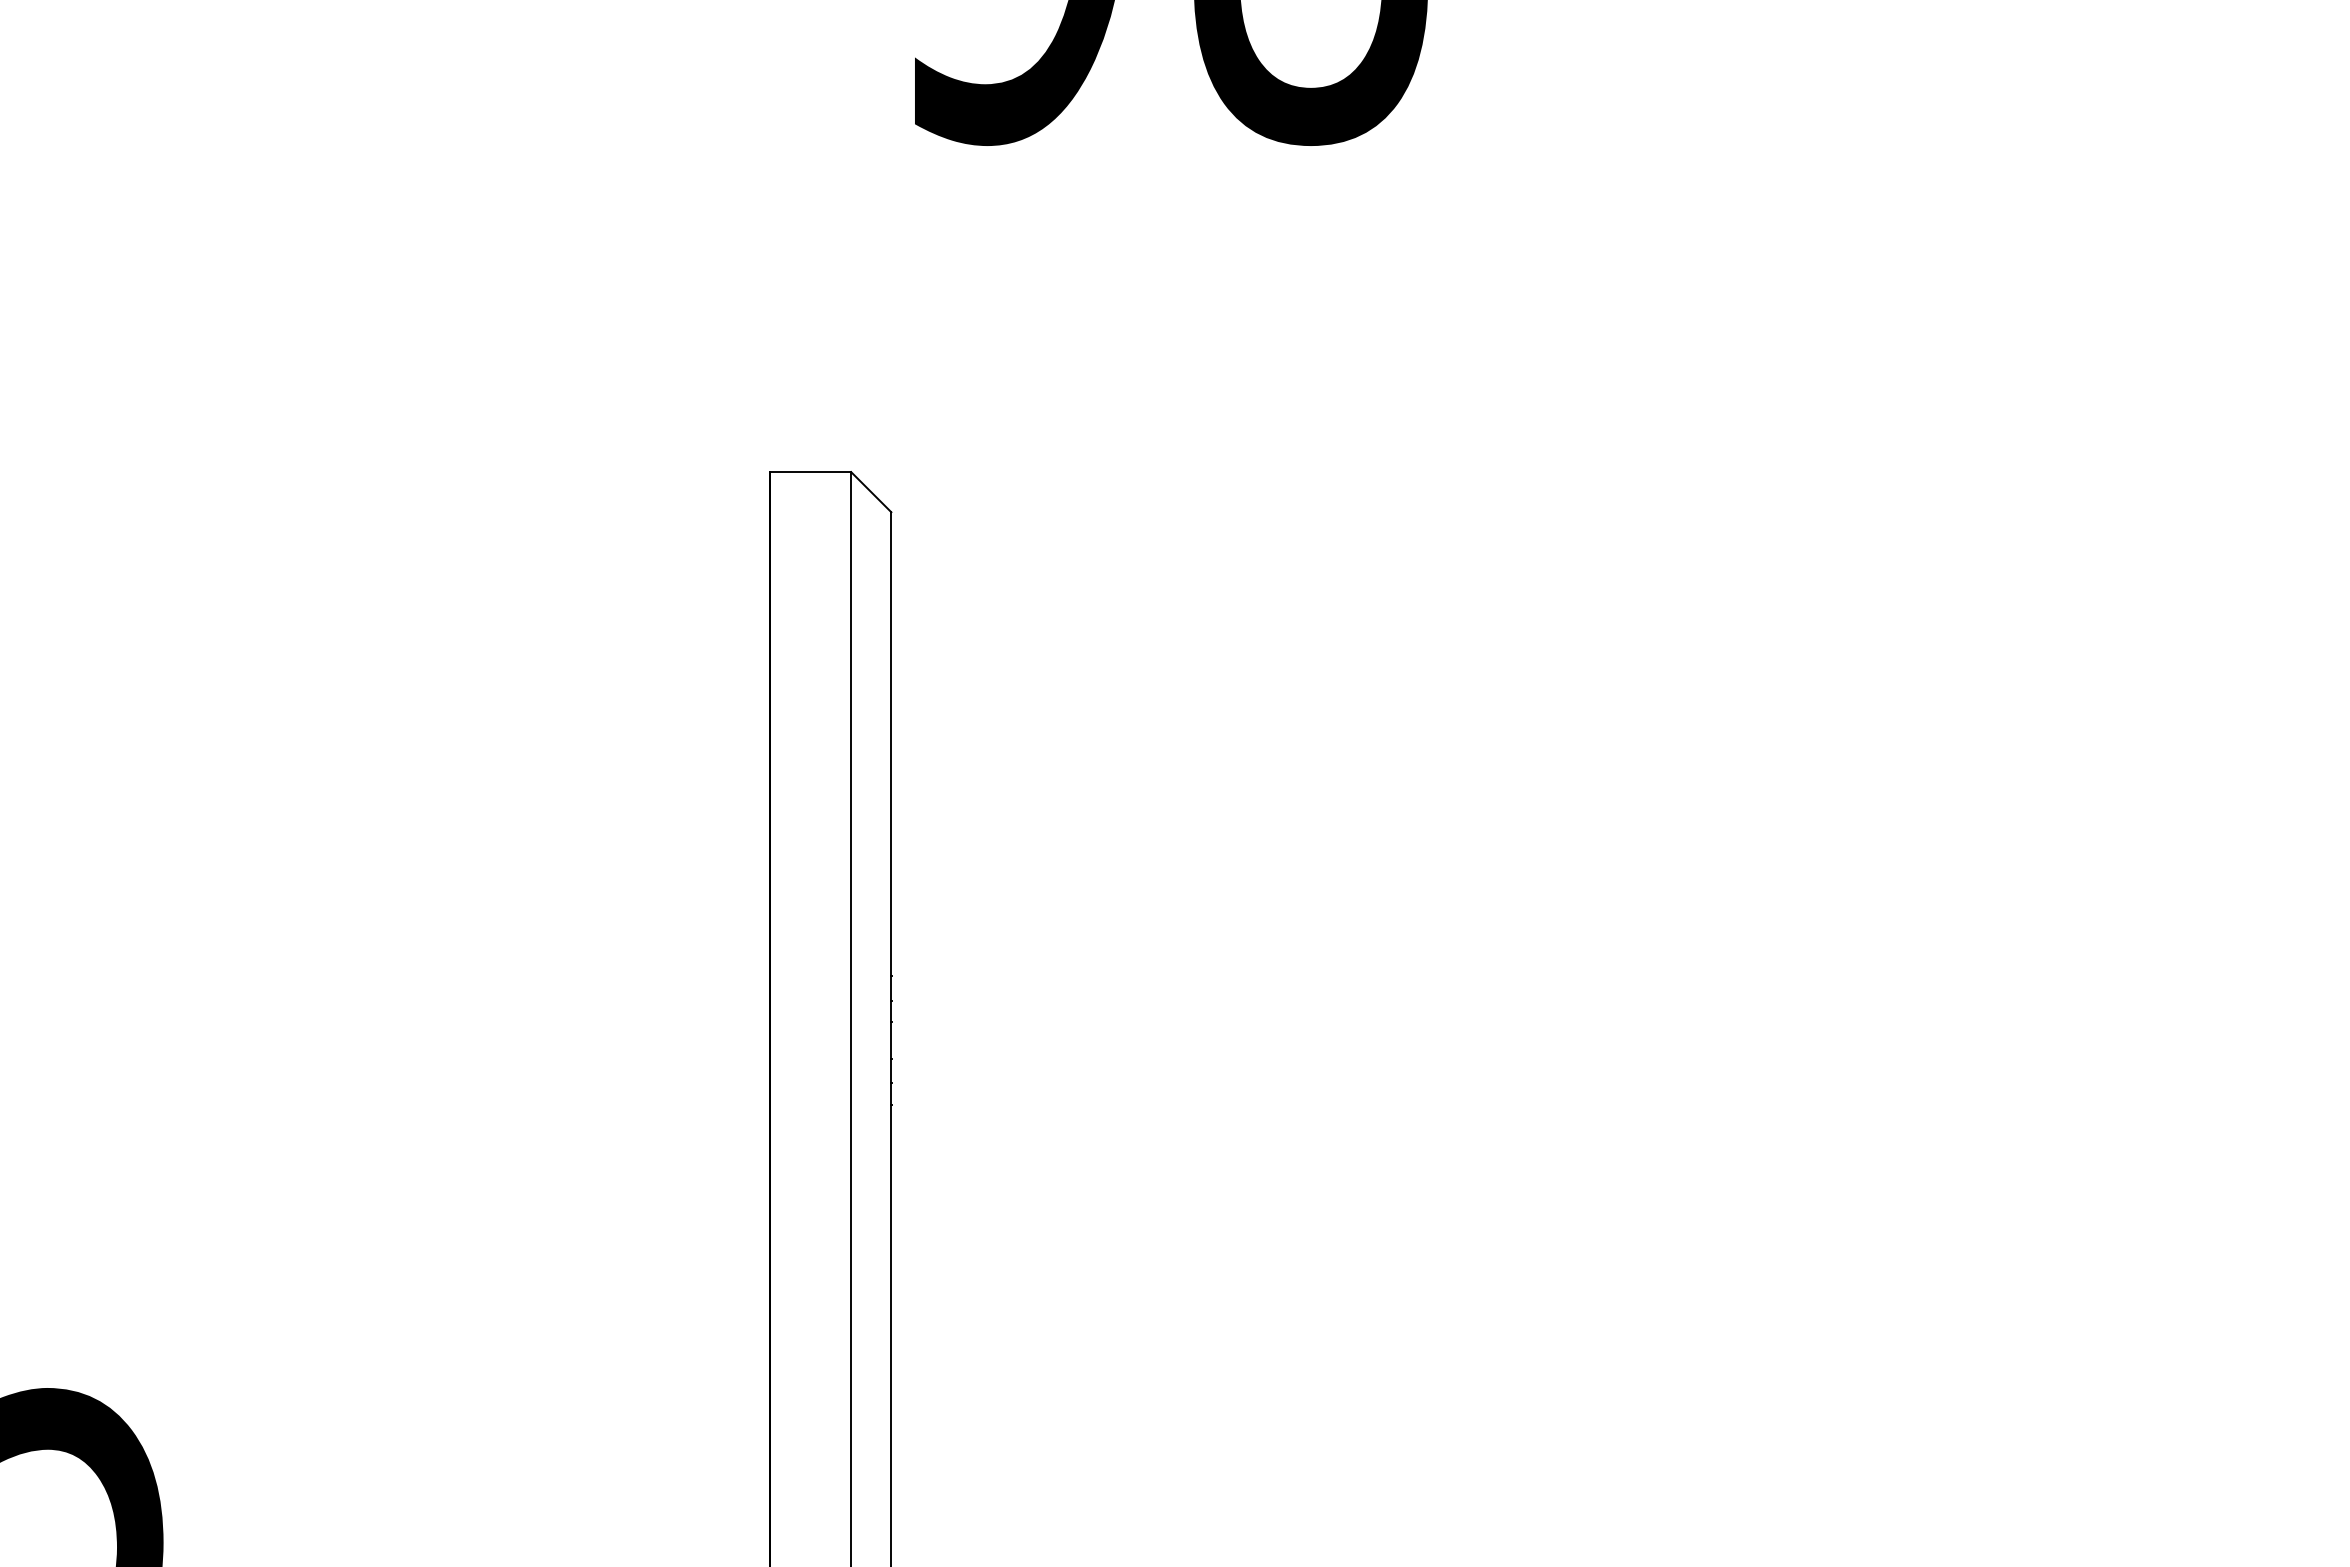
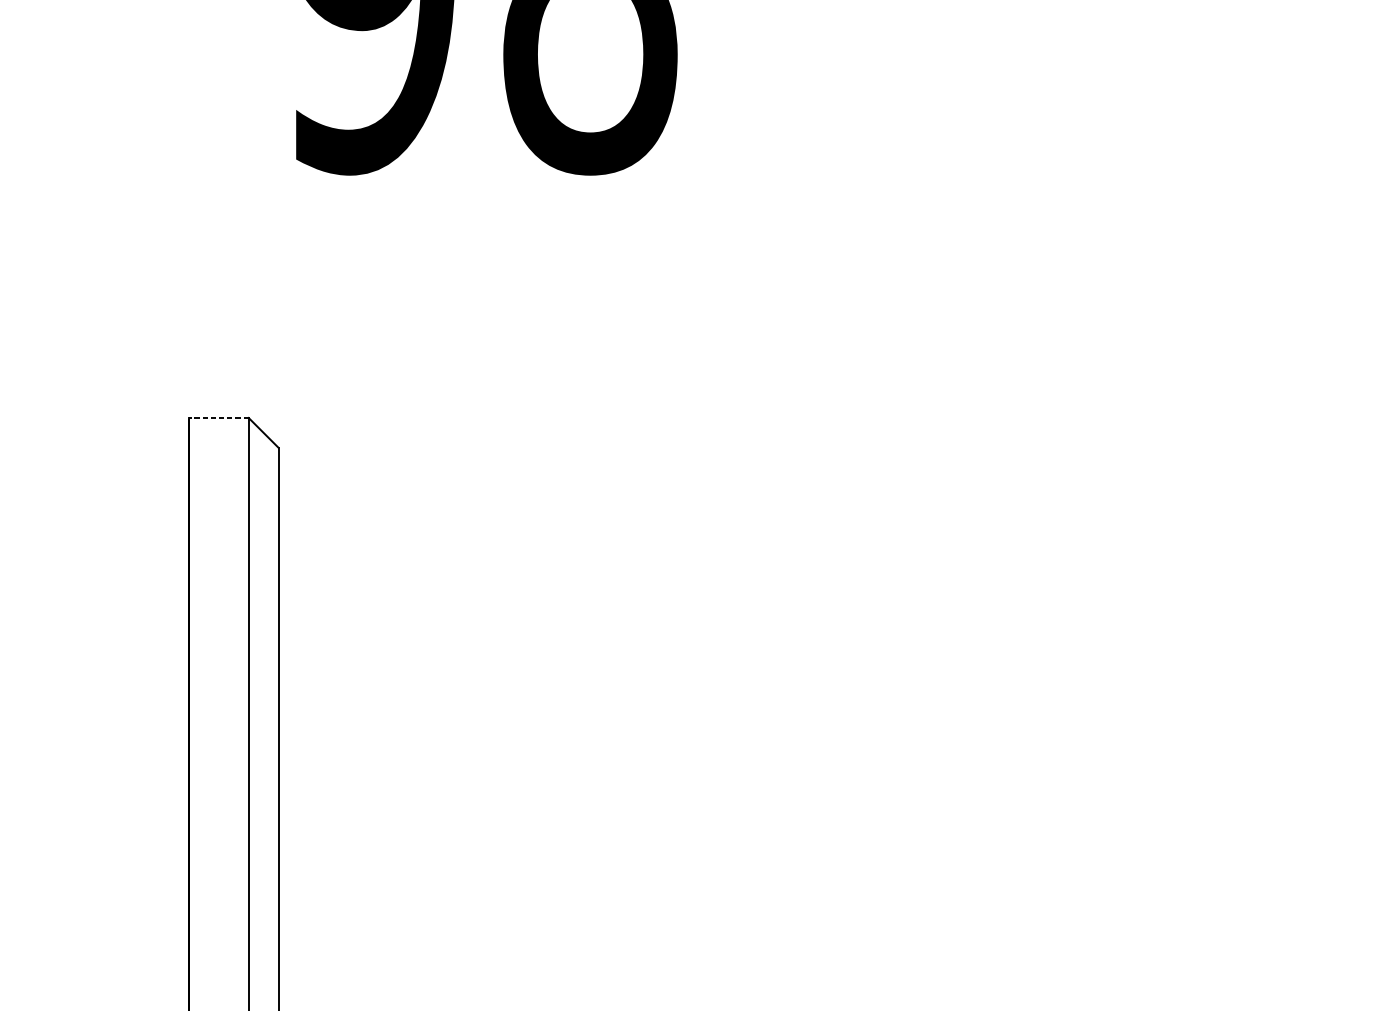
line: (810, 472) -> (218, 418), solid -> dashed

